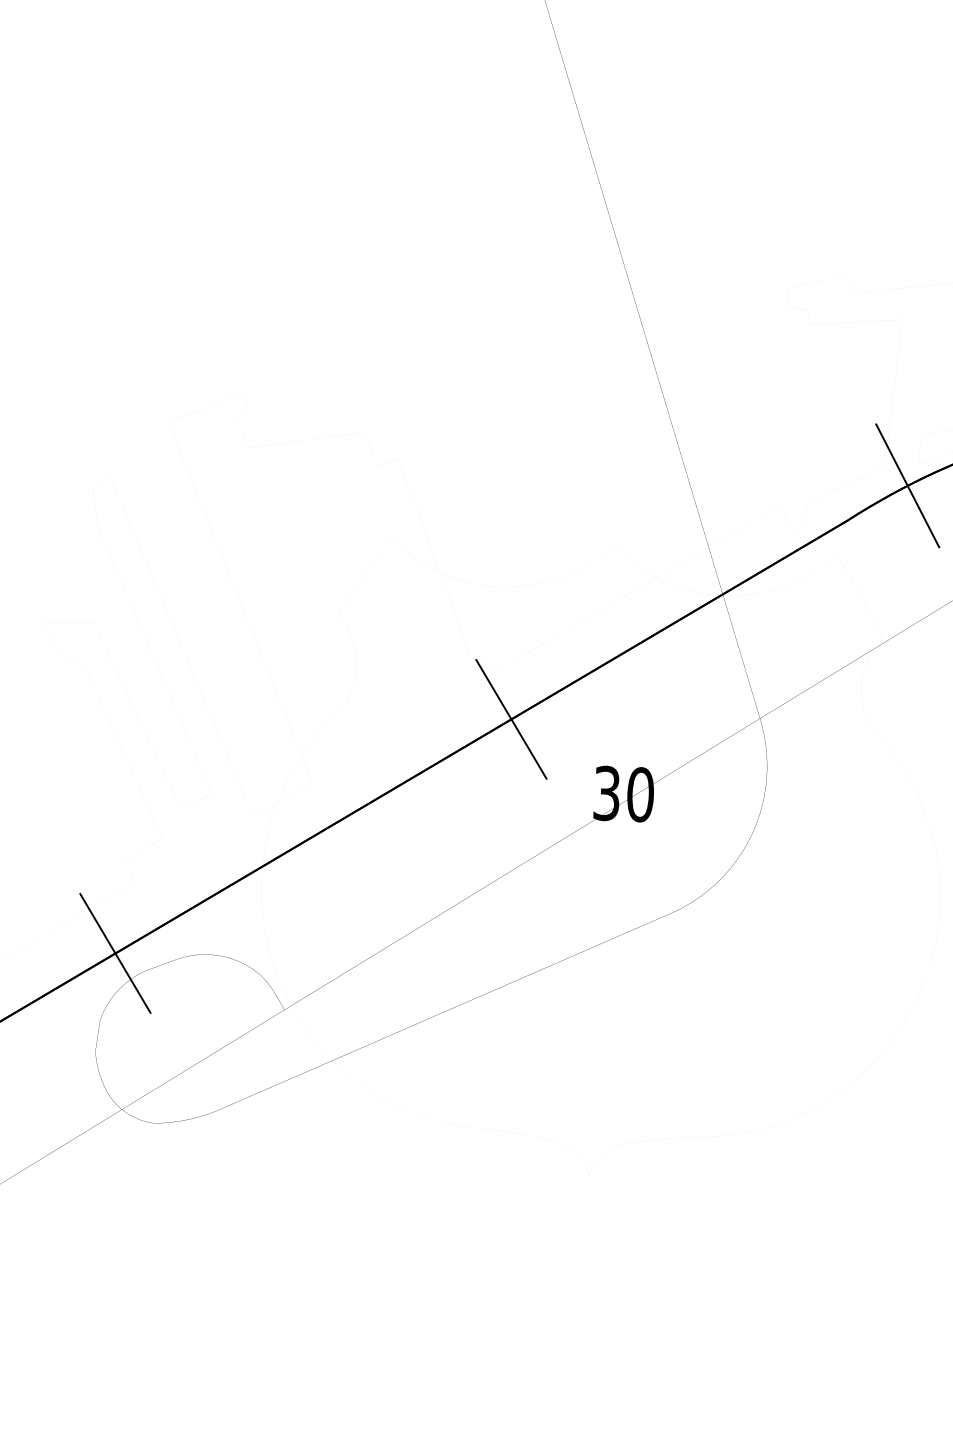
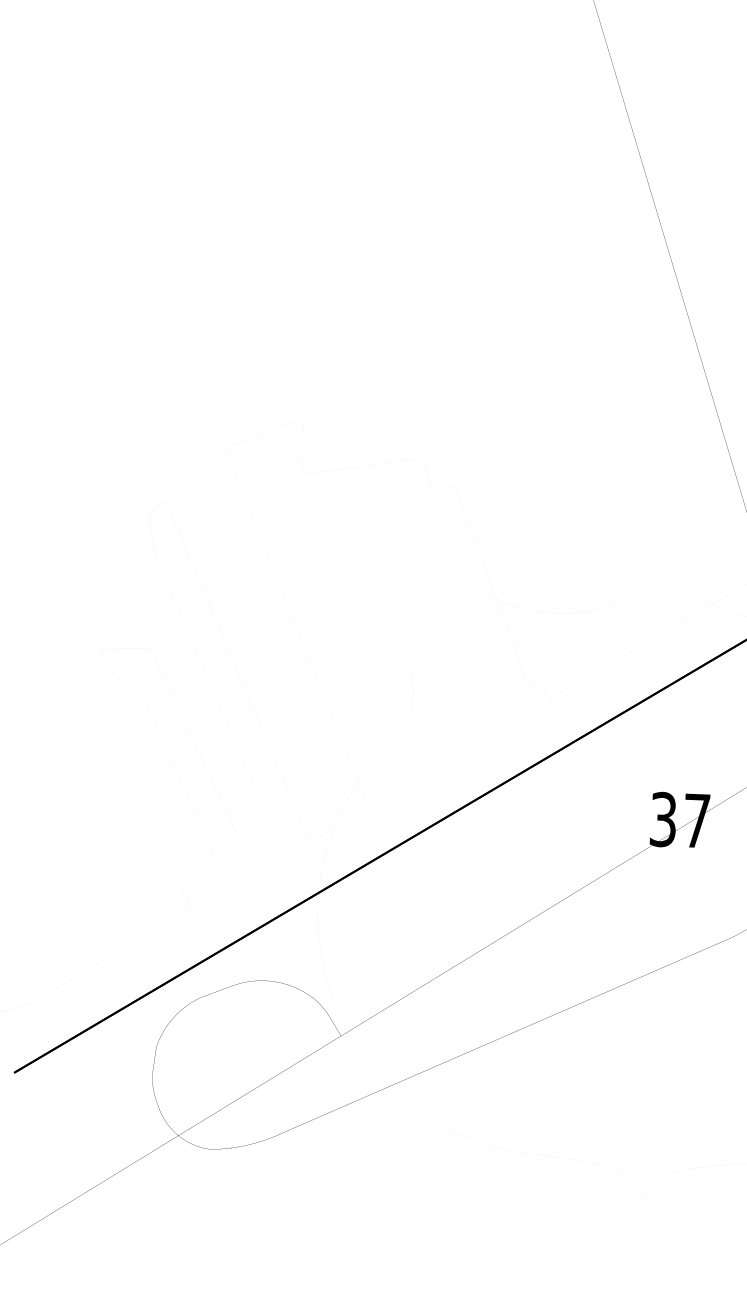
line: (511, 718) -> (567, 744), removed
text: (640, 794) -> (696, 820), 30 -> 37
line: (115, 953) -> (171, 979), removed

